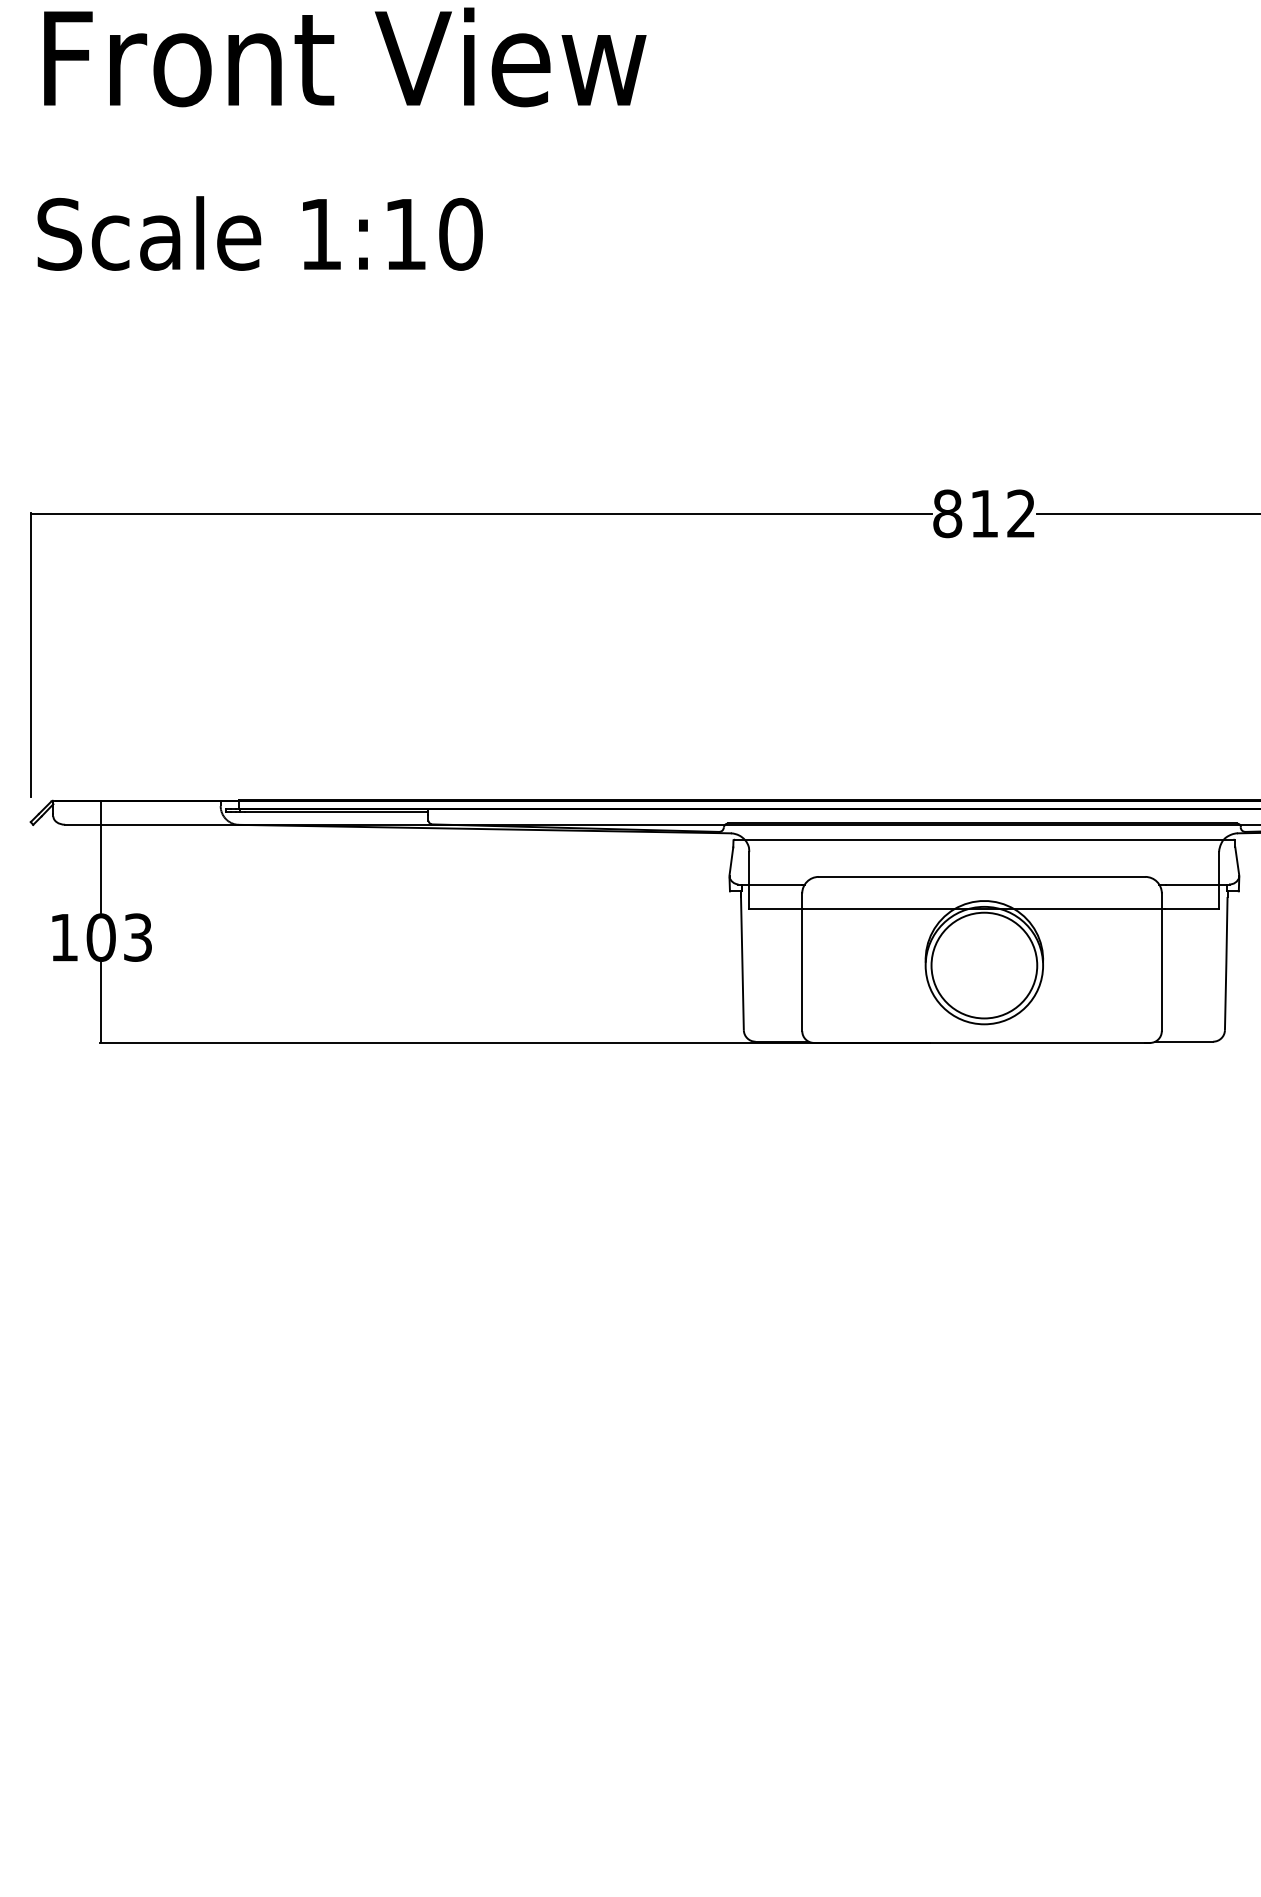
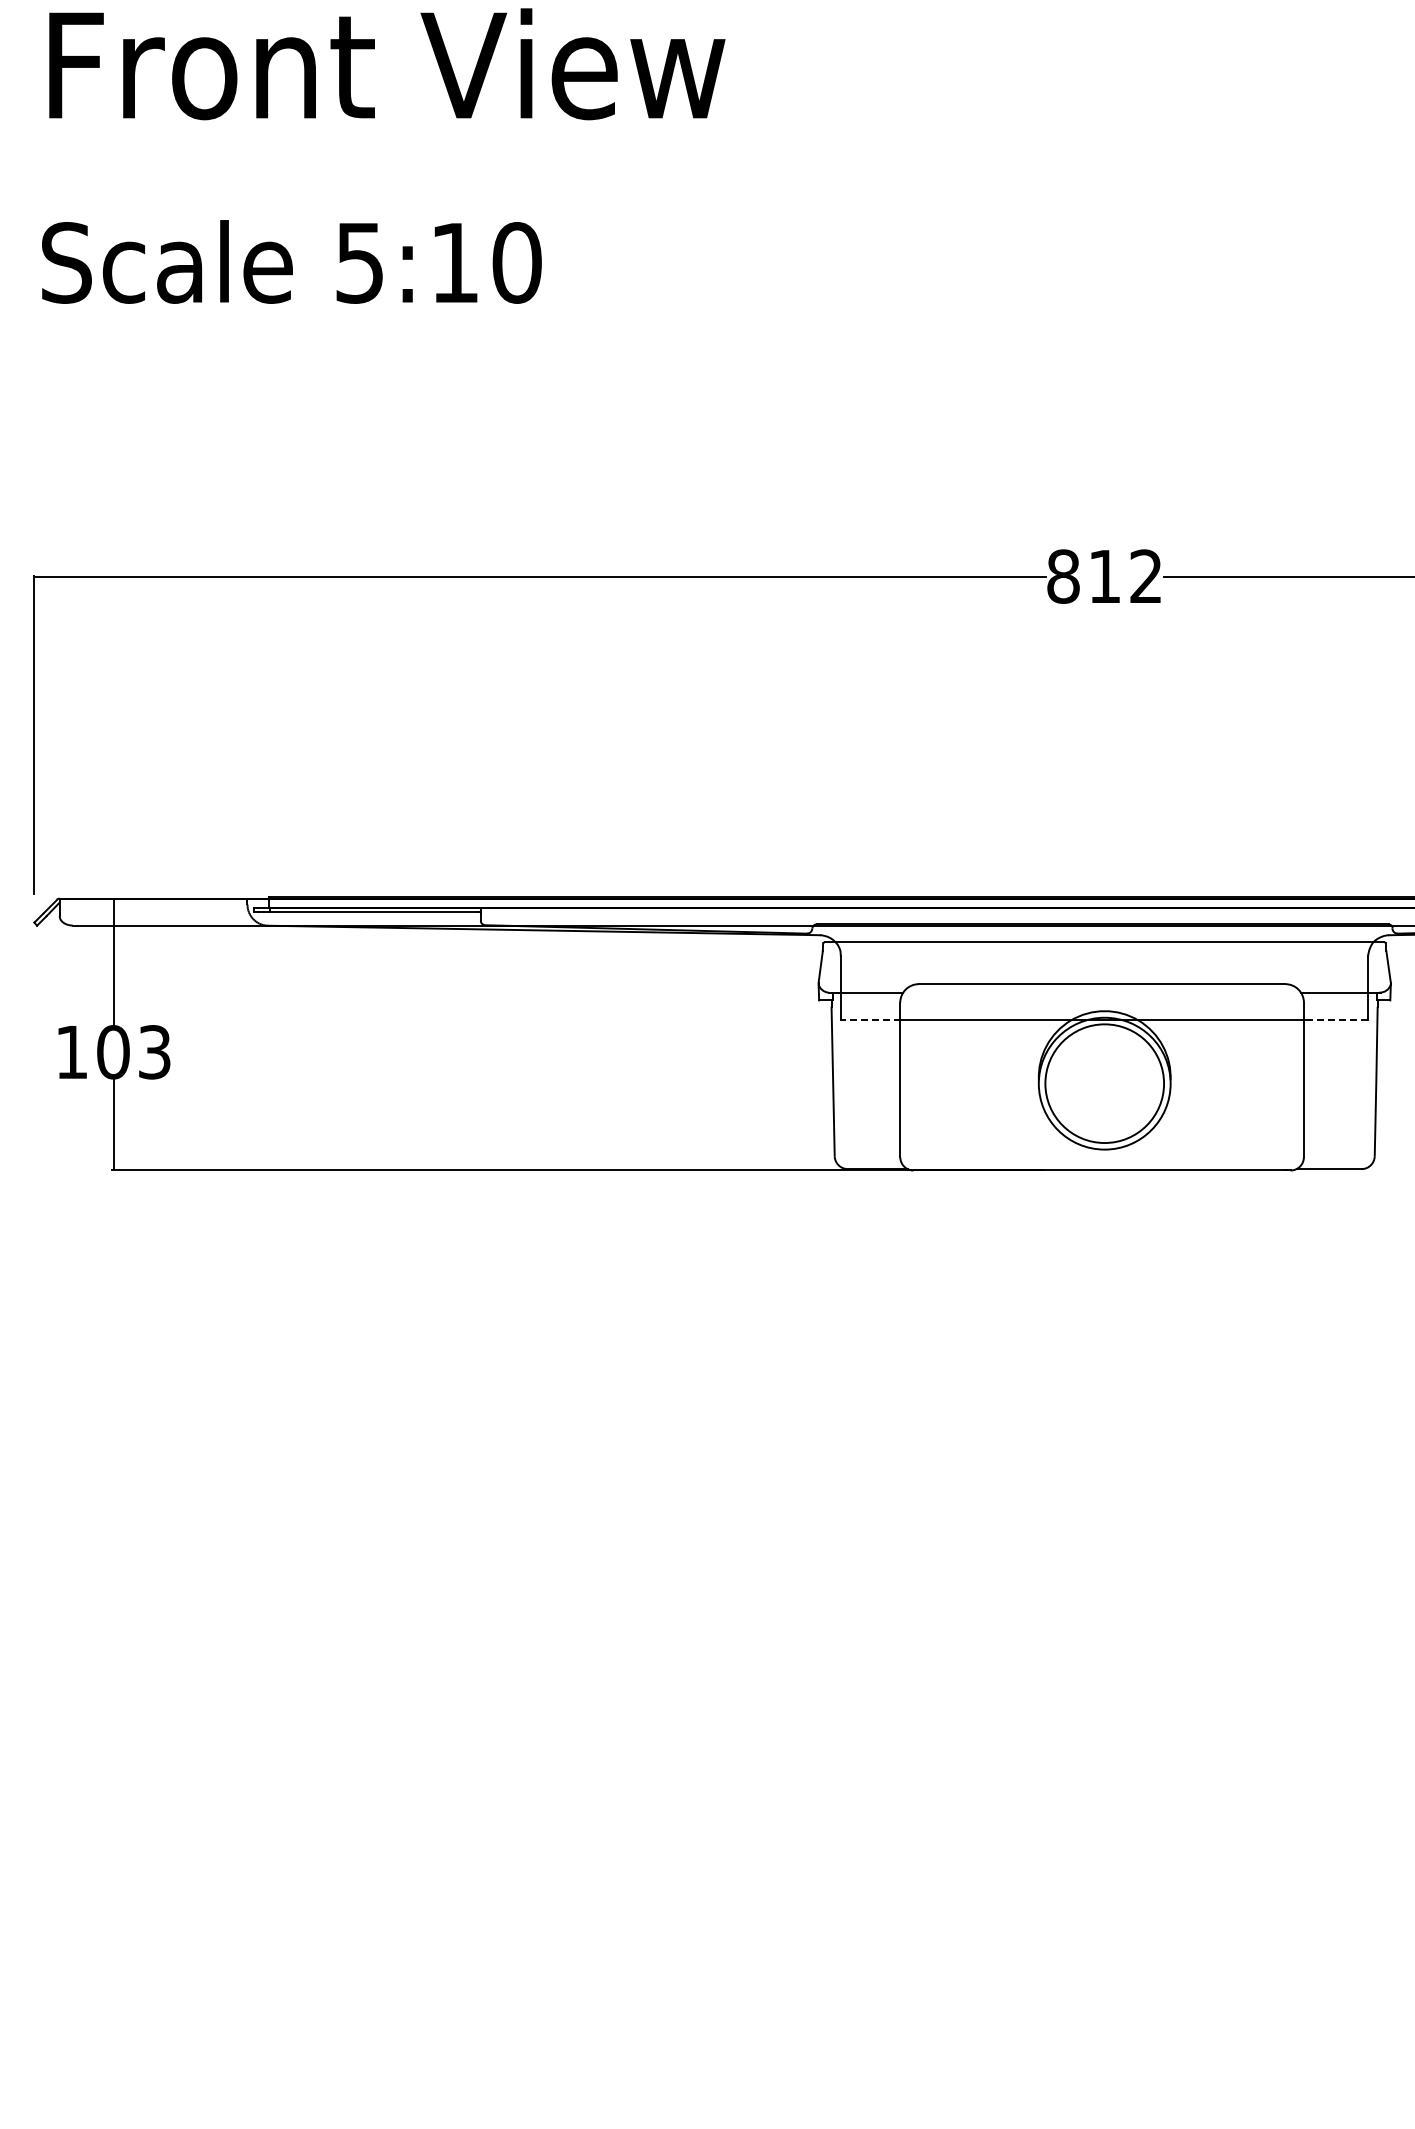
text: (320, 234) -> (359, 263), 1:10 -> 5:10
line: (775, 909) -> (870, 1020), solid -> dashed
line: (1191, 909) -> (1337, 1020), solid -> dashed

